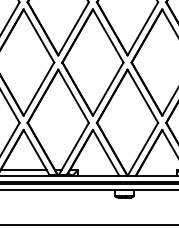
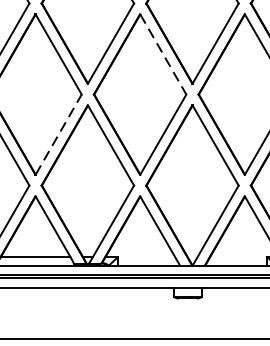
line: (108, 36) -> (163, 55), solid -> dashed
line: (38, 89) -> (57, 135), solid -> dashed

